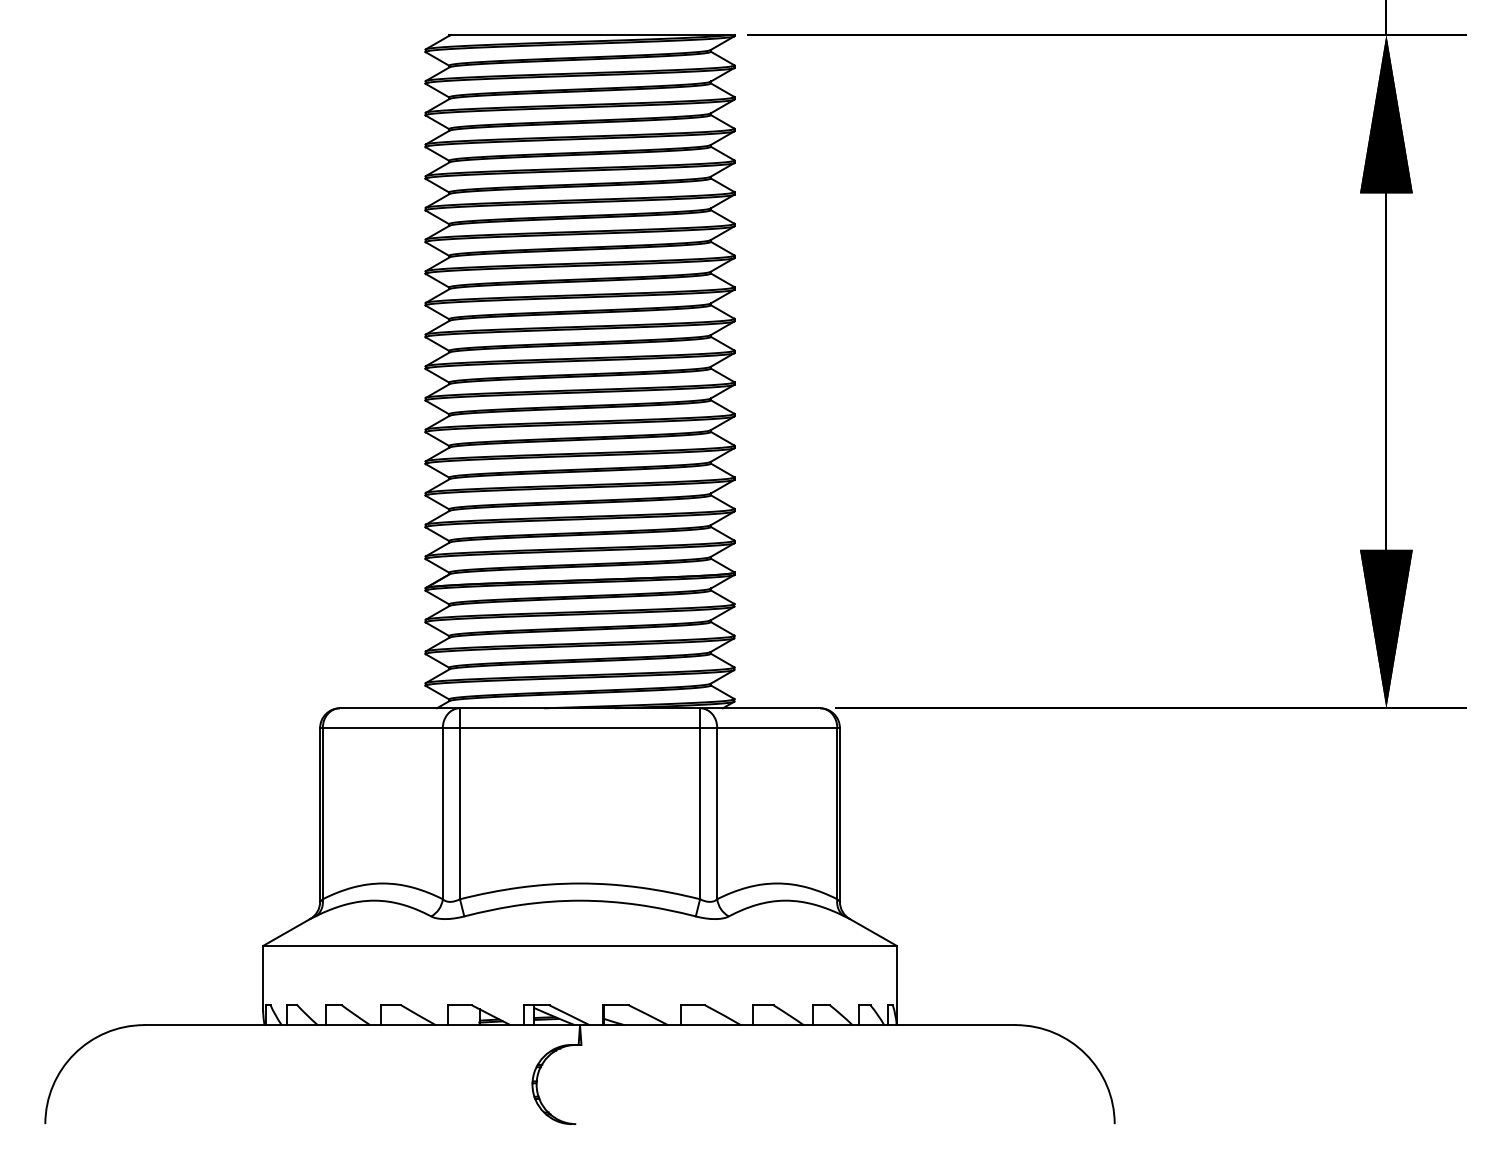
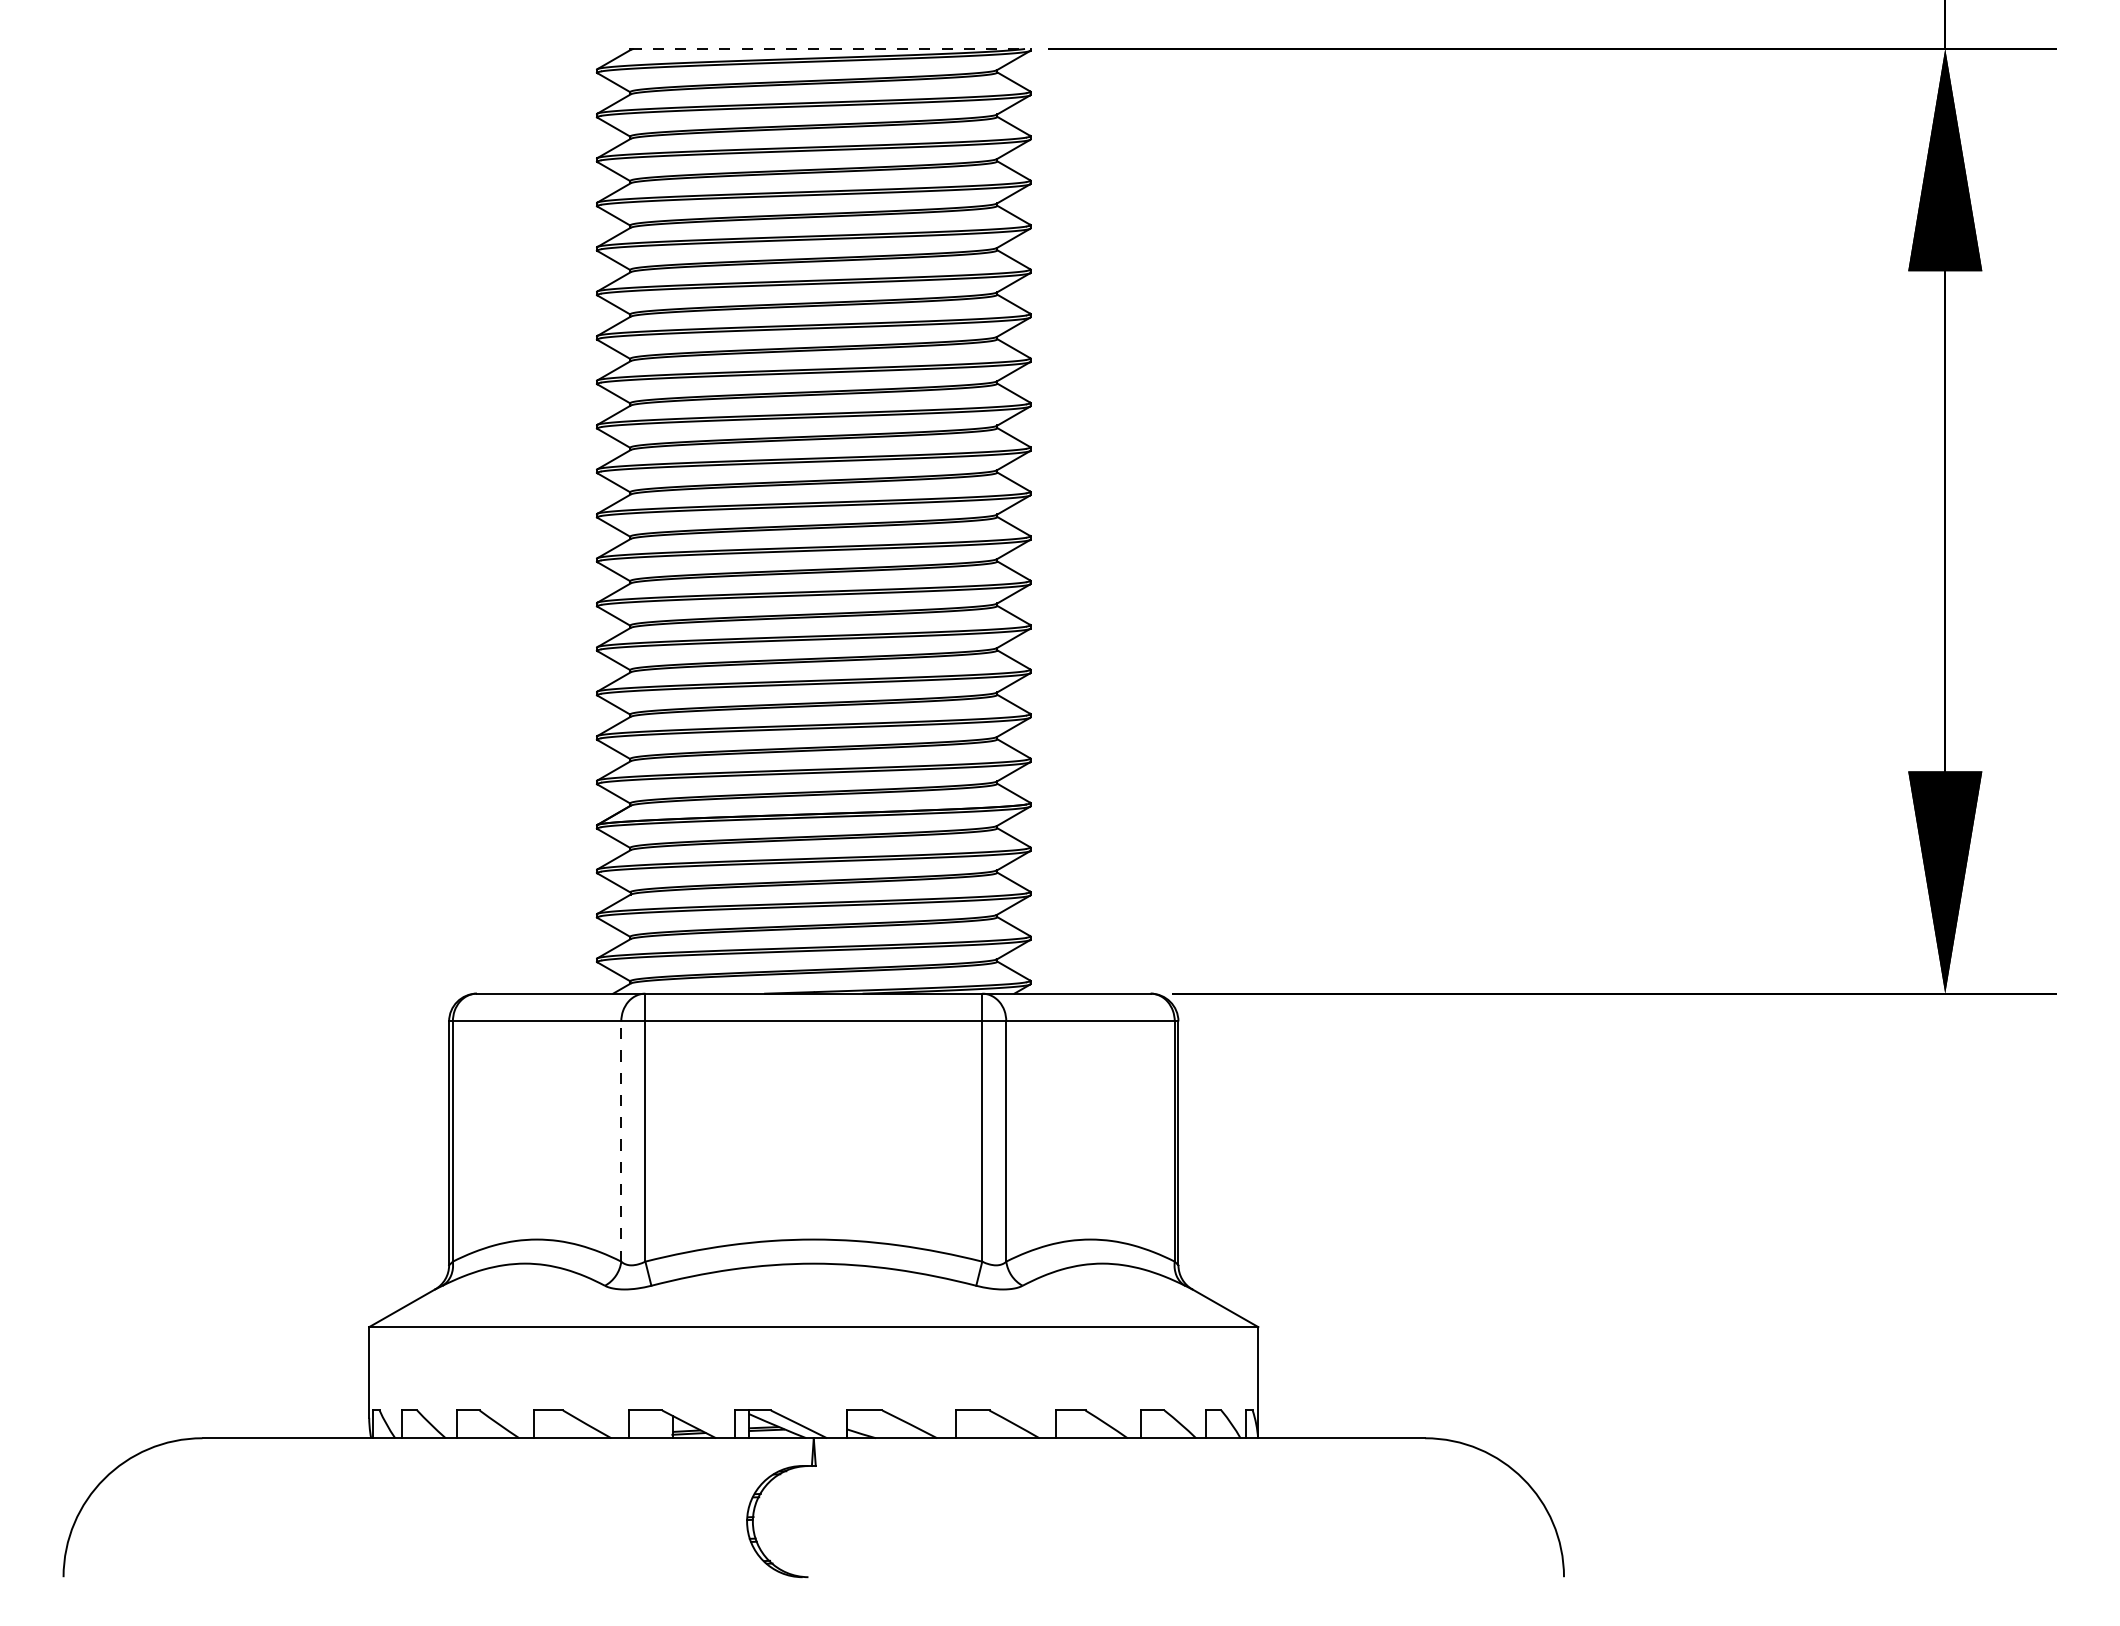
line: (591, 34) -> (830, 48), solid -> dashed
line: (442, 813) -> (621, 1141), solid -> dashed

